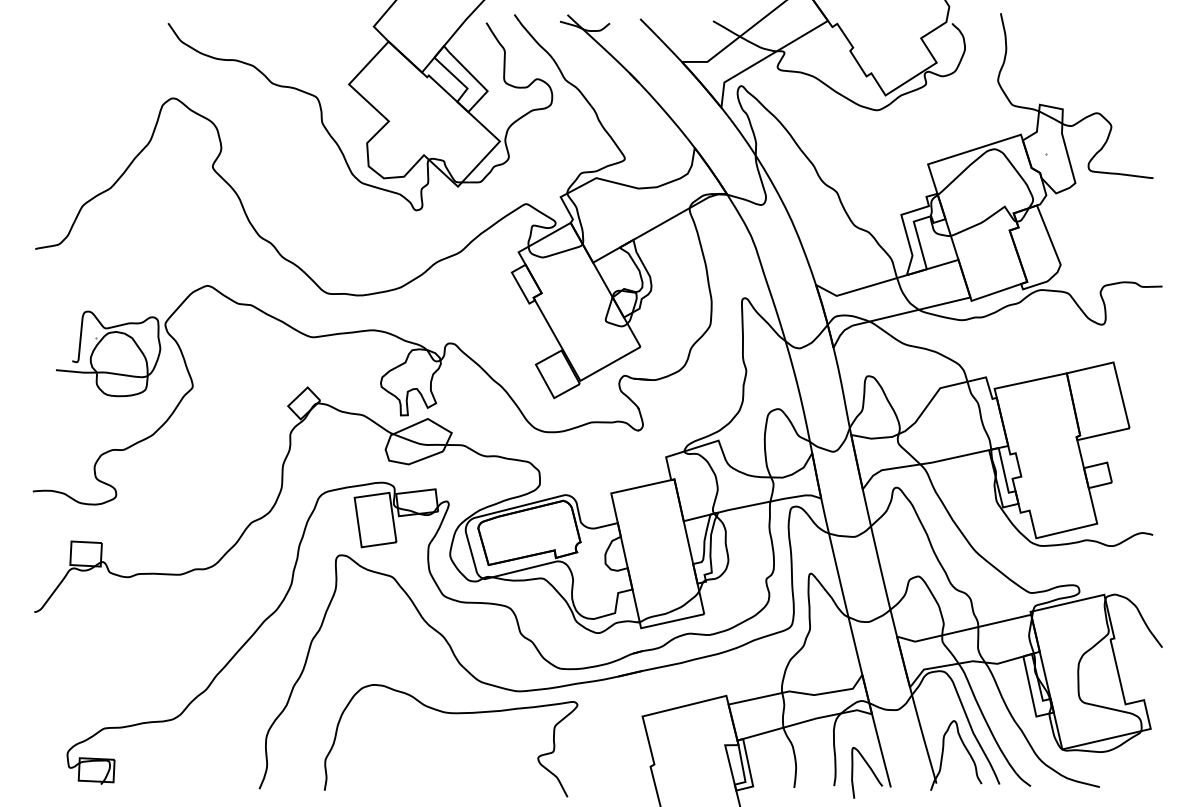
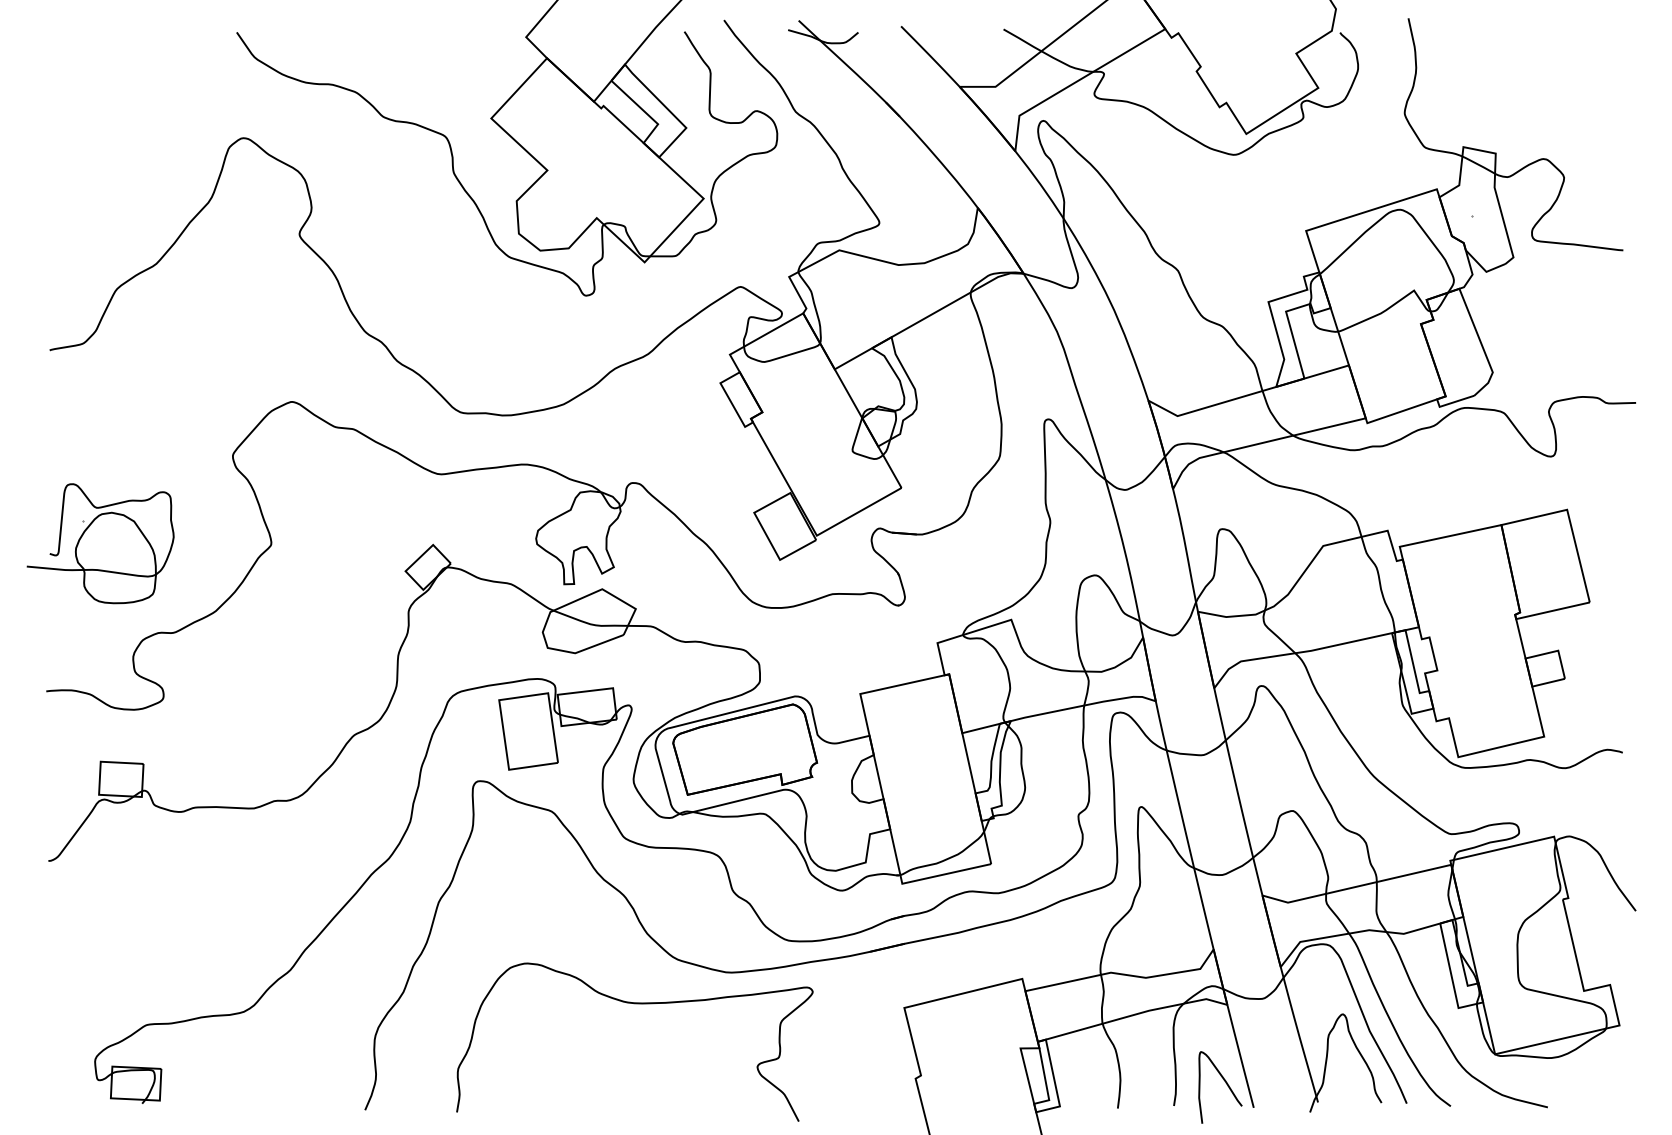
part: (108, 353) -> (100, 543), moved

